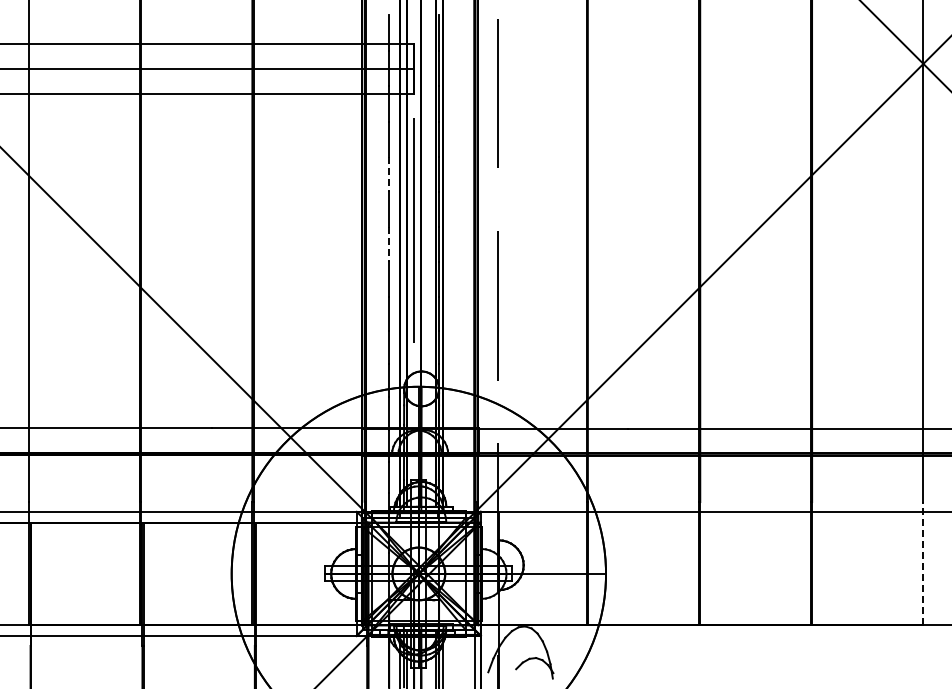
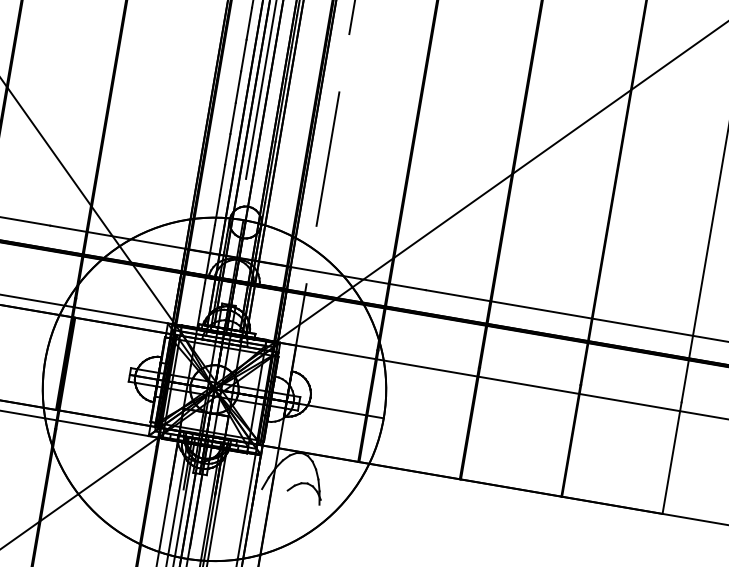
line: (389, 174) -> (249, 23), dashed -> solid
line: (389, 245) -> (238, 87), dashed -> solid
line: (923, 563) -> (672, 457), dashed -> solid

